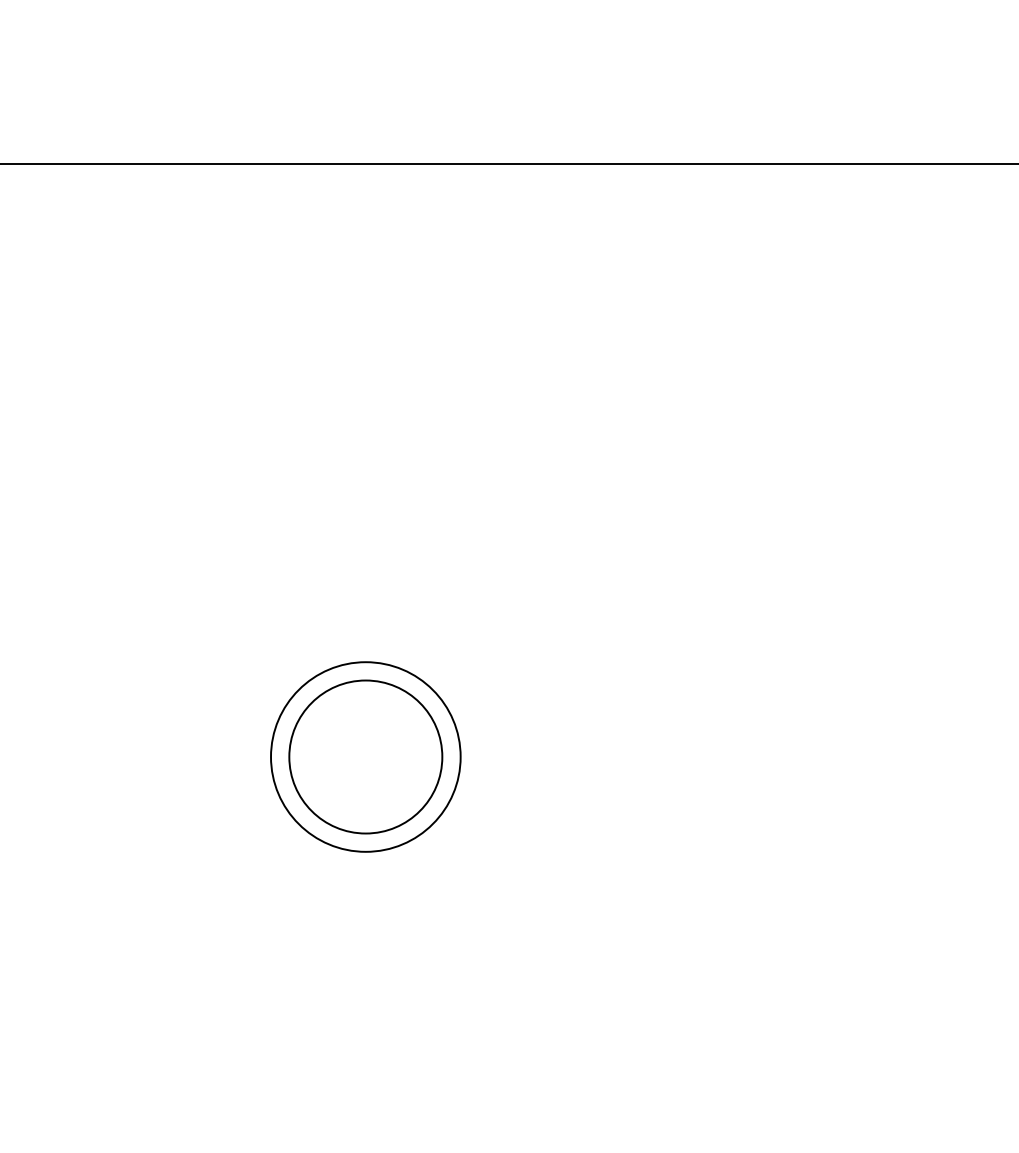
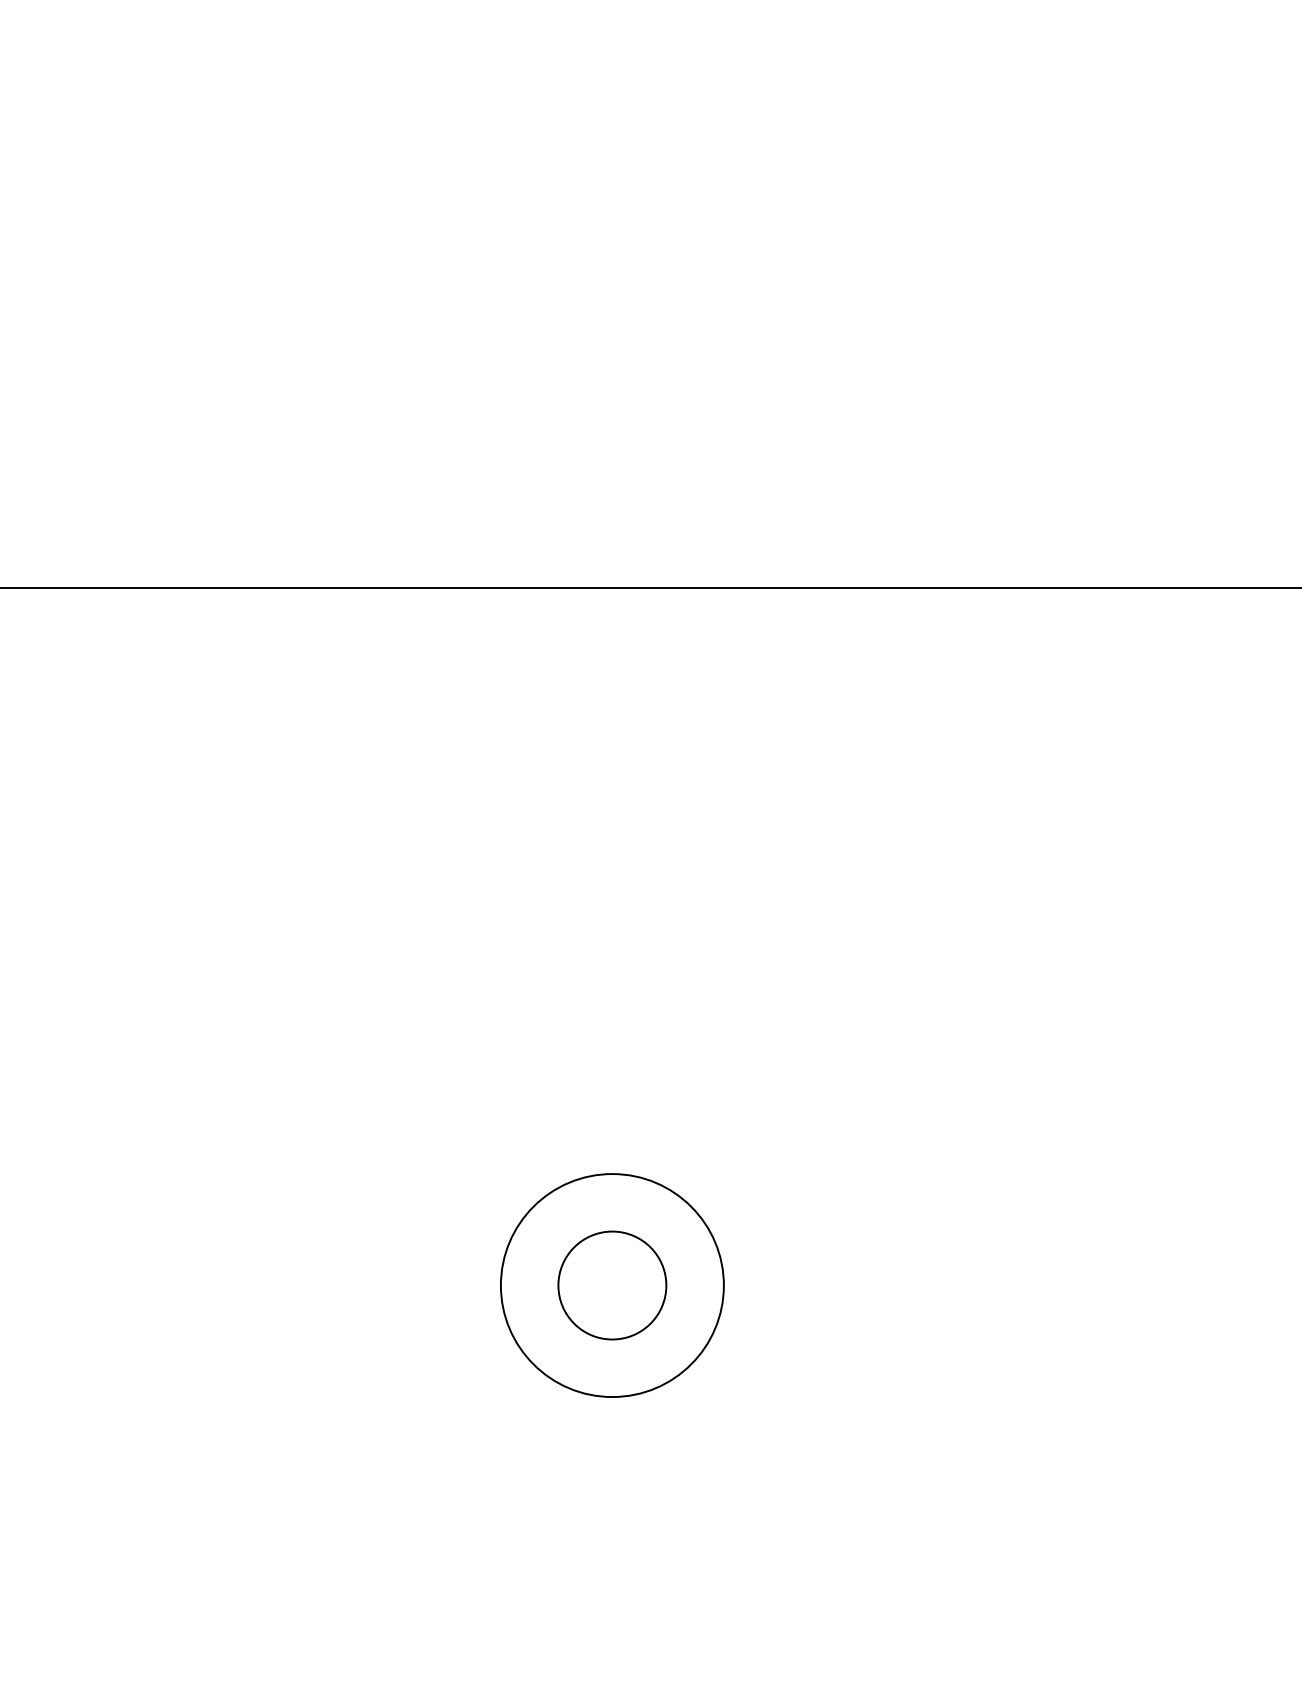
circle: (365, 756) -> (612, 1285), size x0.6

